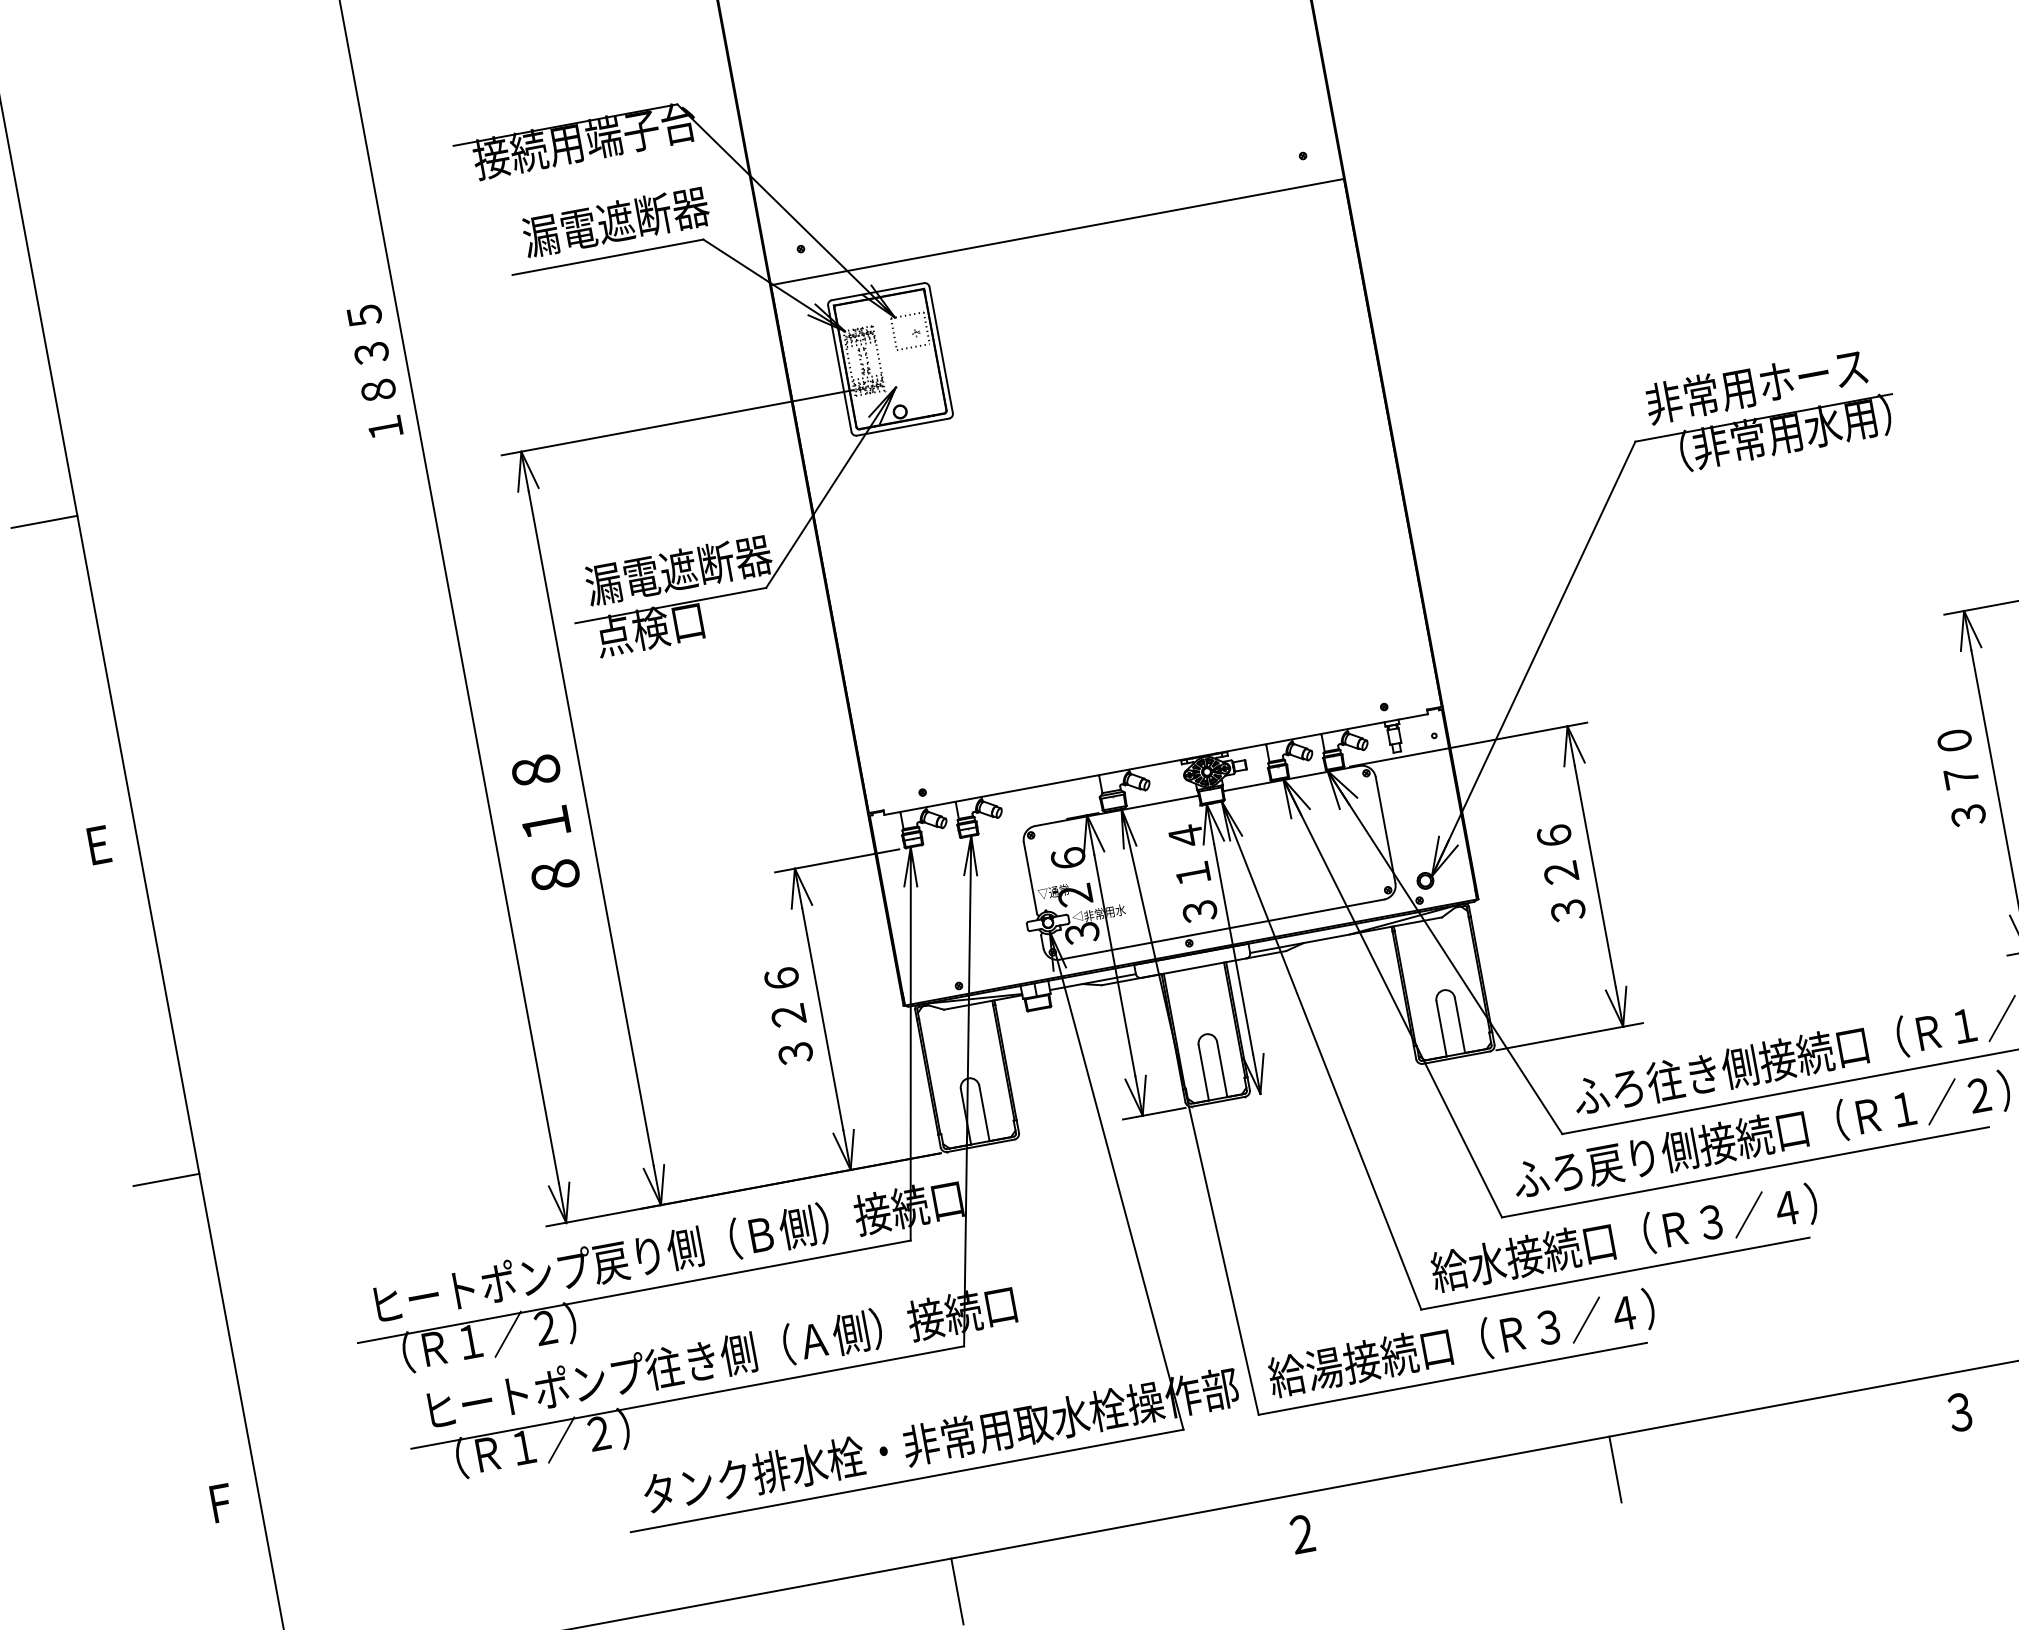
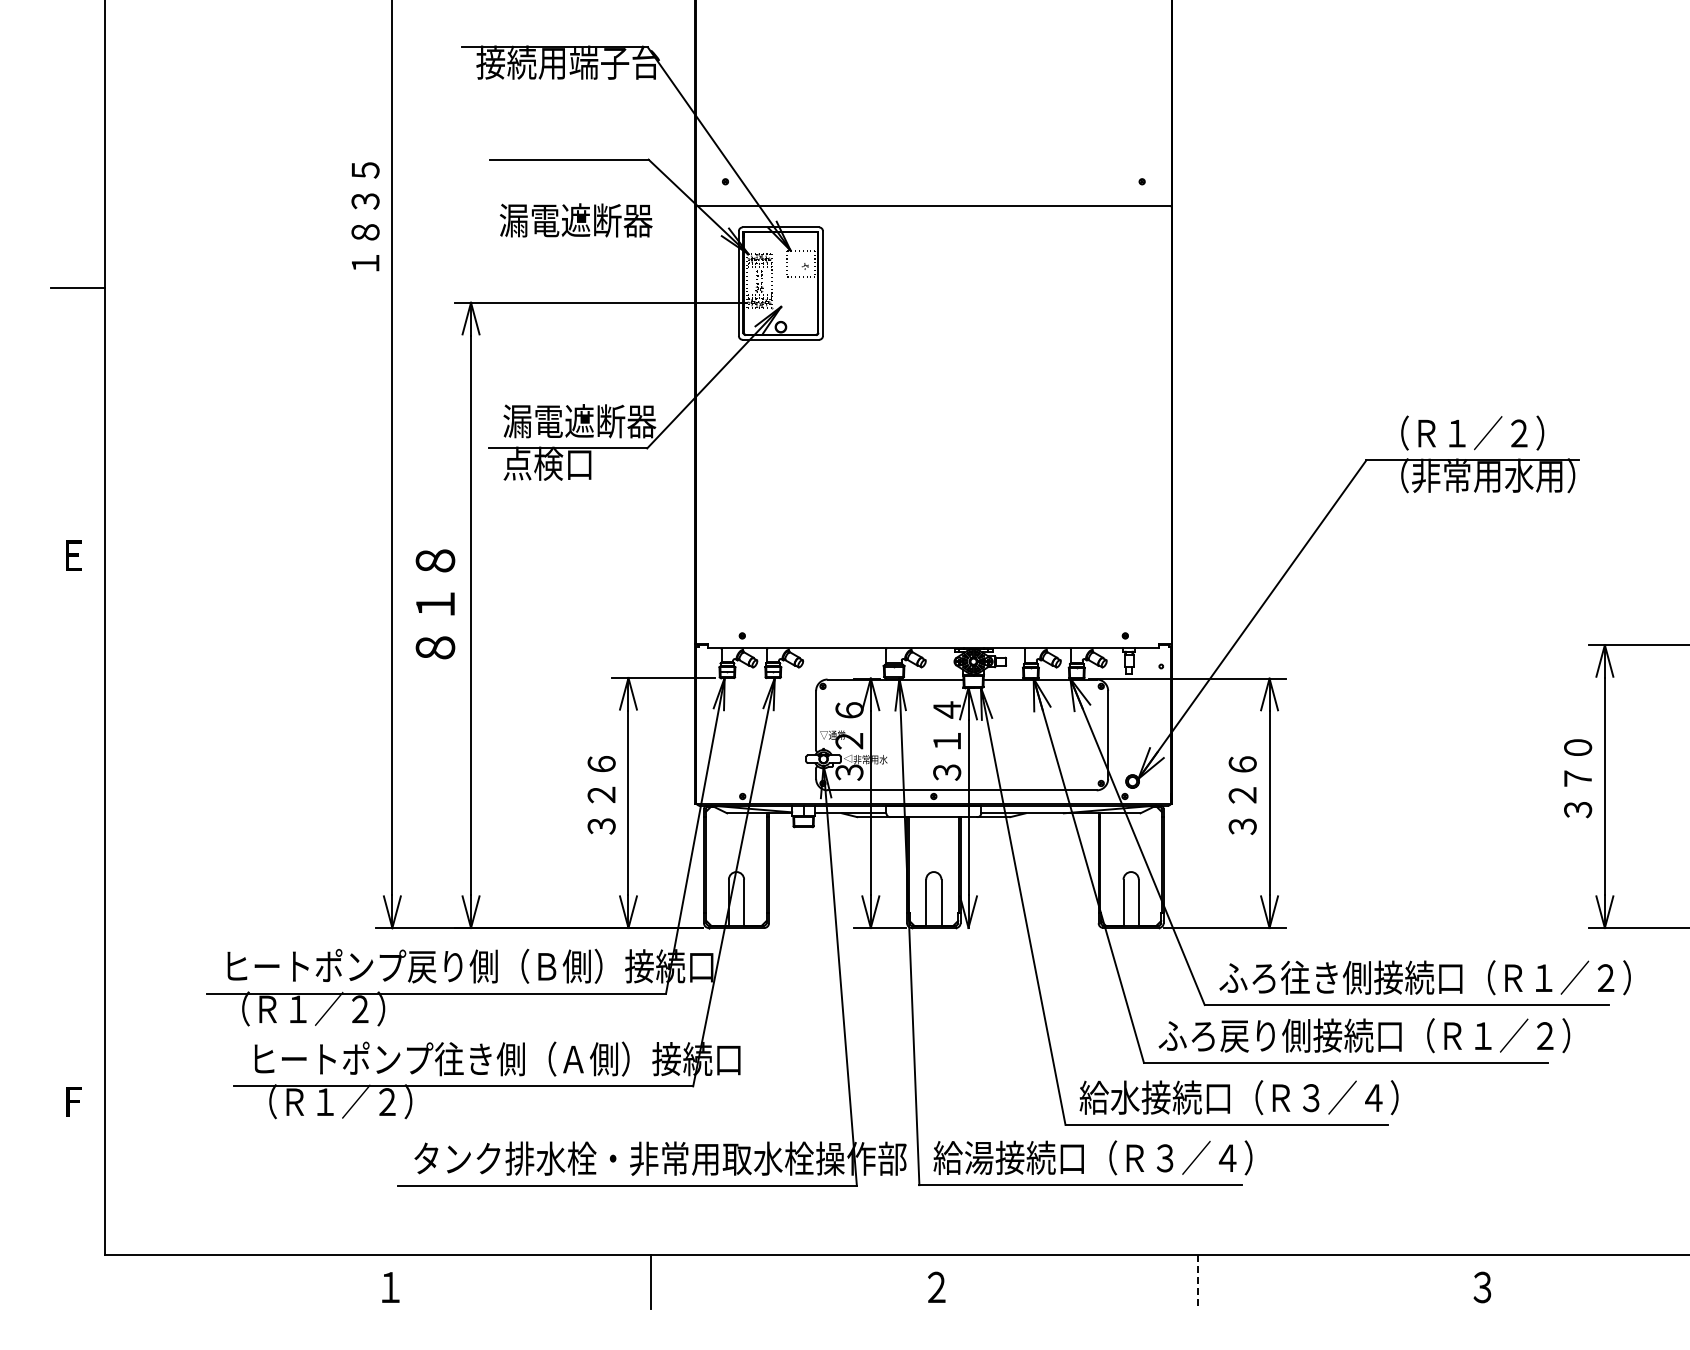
text: (616, 221) -> (576, 220), moved
text: (1755, 384) -> (1471, 432), 非常用ホース -> （Ｒ１／２）
line: (165, 1180) -> (77, 834), removed
line: (1615, 1470) -> (1197, 1282), solid -> dashed

